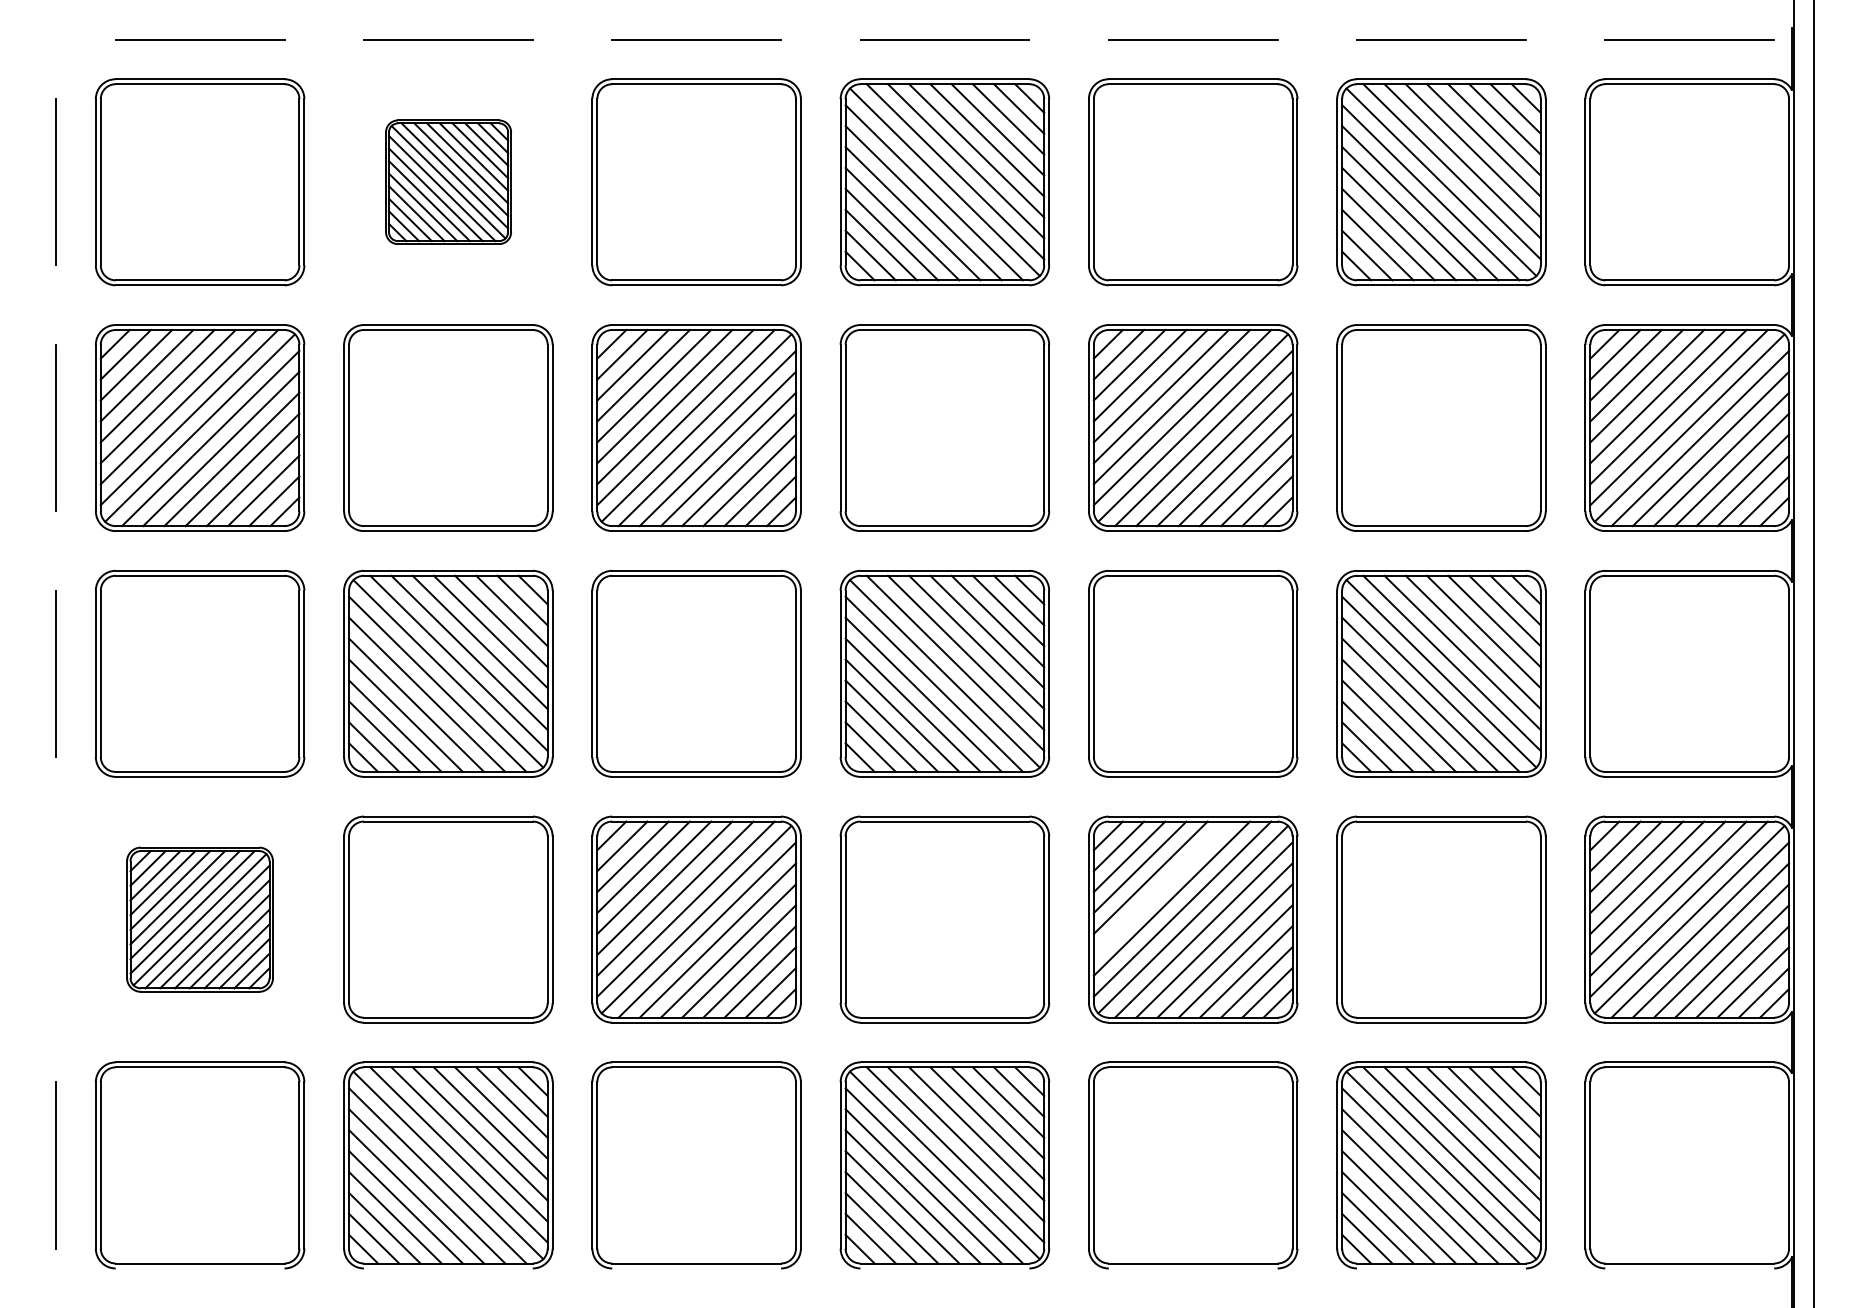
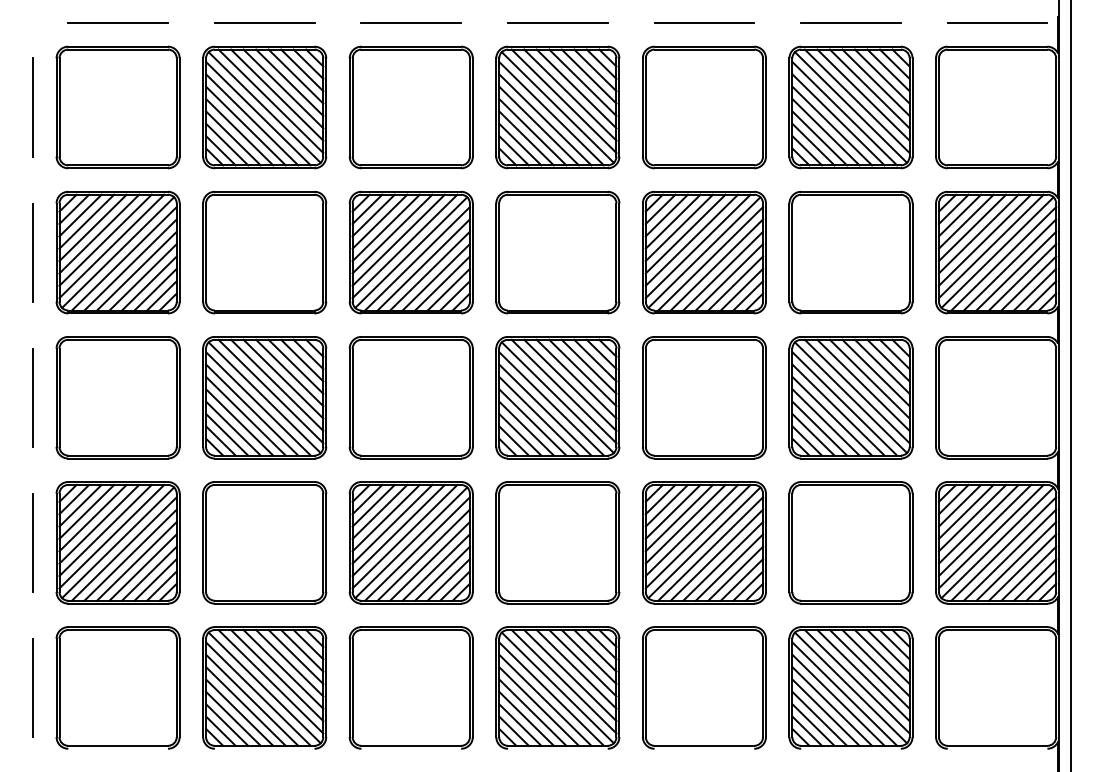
part: (448, 182) -> (264, 107), size x1.67
line: (1161, 886) -> (685, 523), added
line: (55, 919) -> (32, 542), added
part: (199, 919) -> (117, 542), size x1.43

